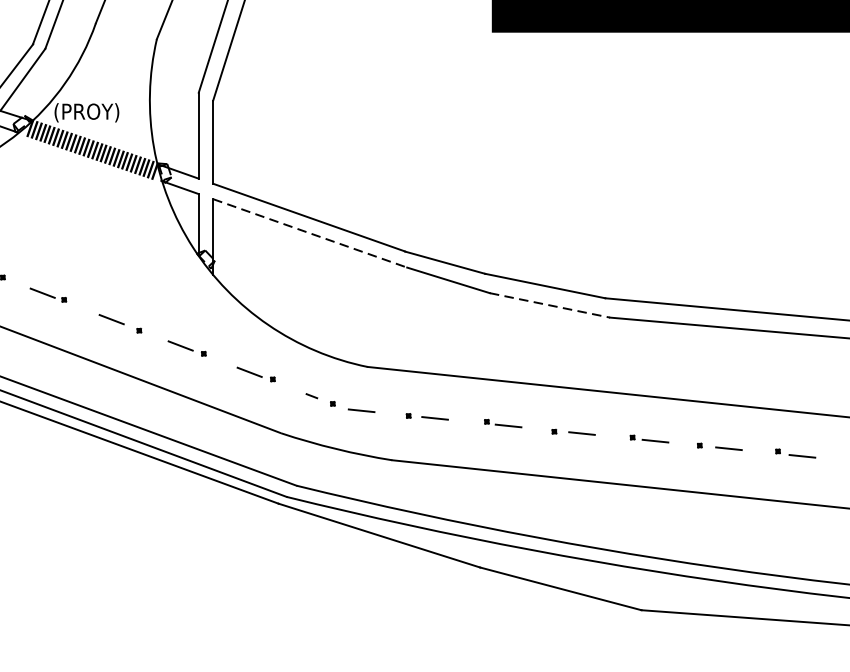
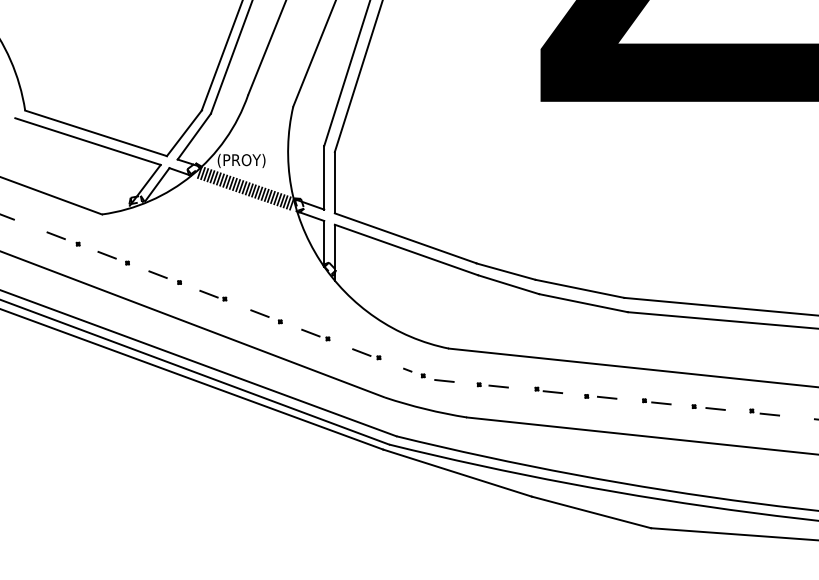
line: (310, 234) -> (406, 250), dashed -> solid
line: (549, 305) -> (583, 303), dashed -> solid

